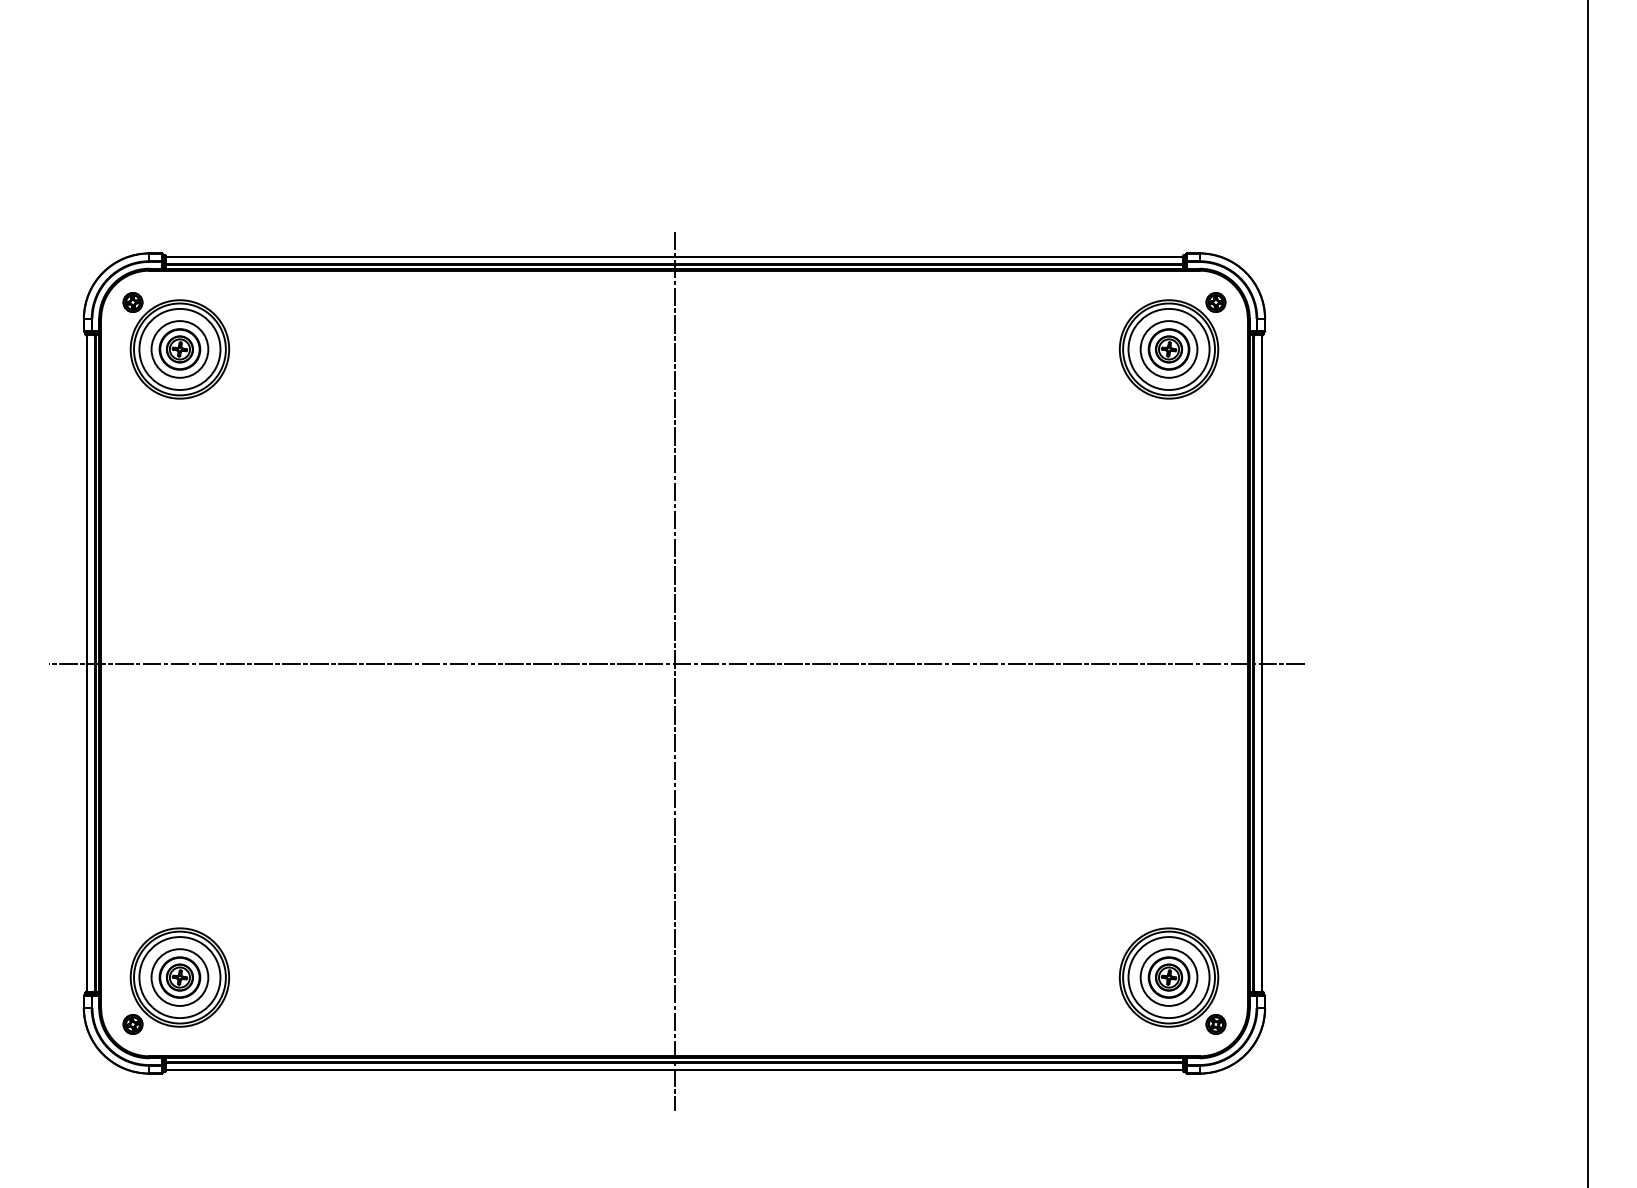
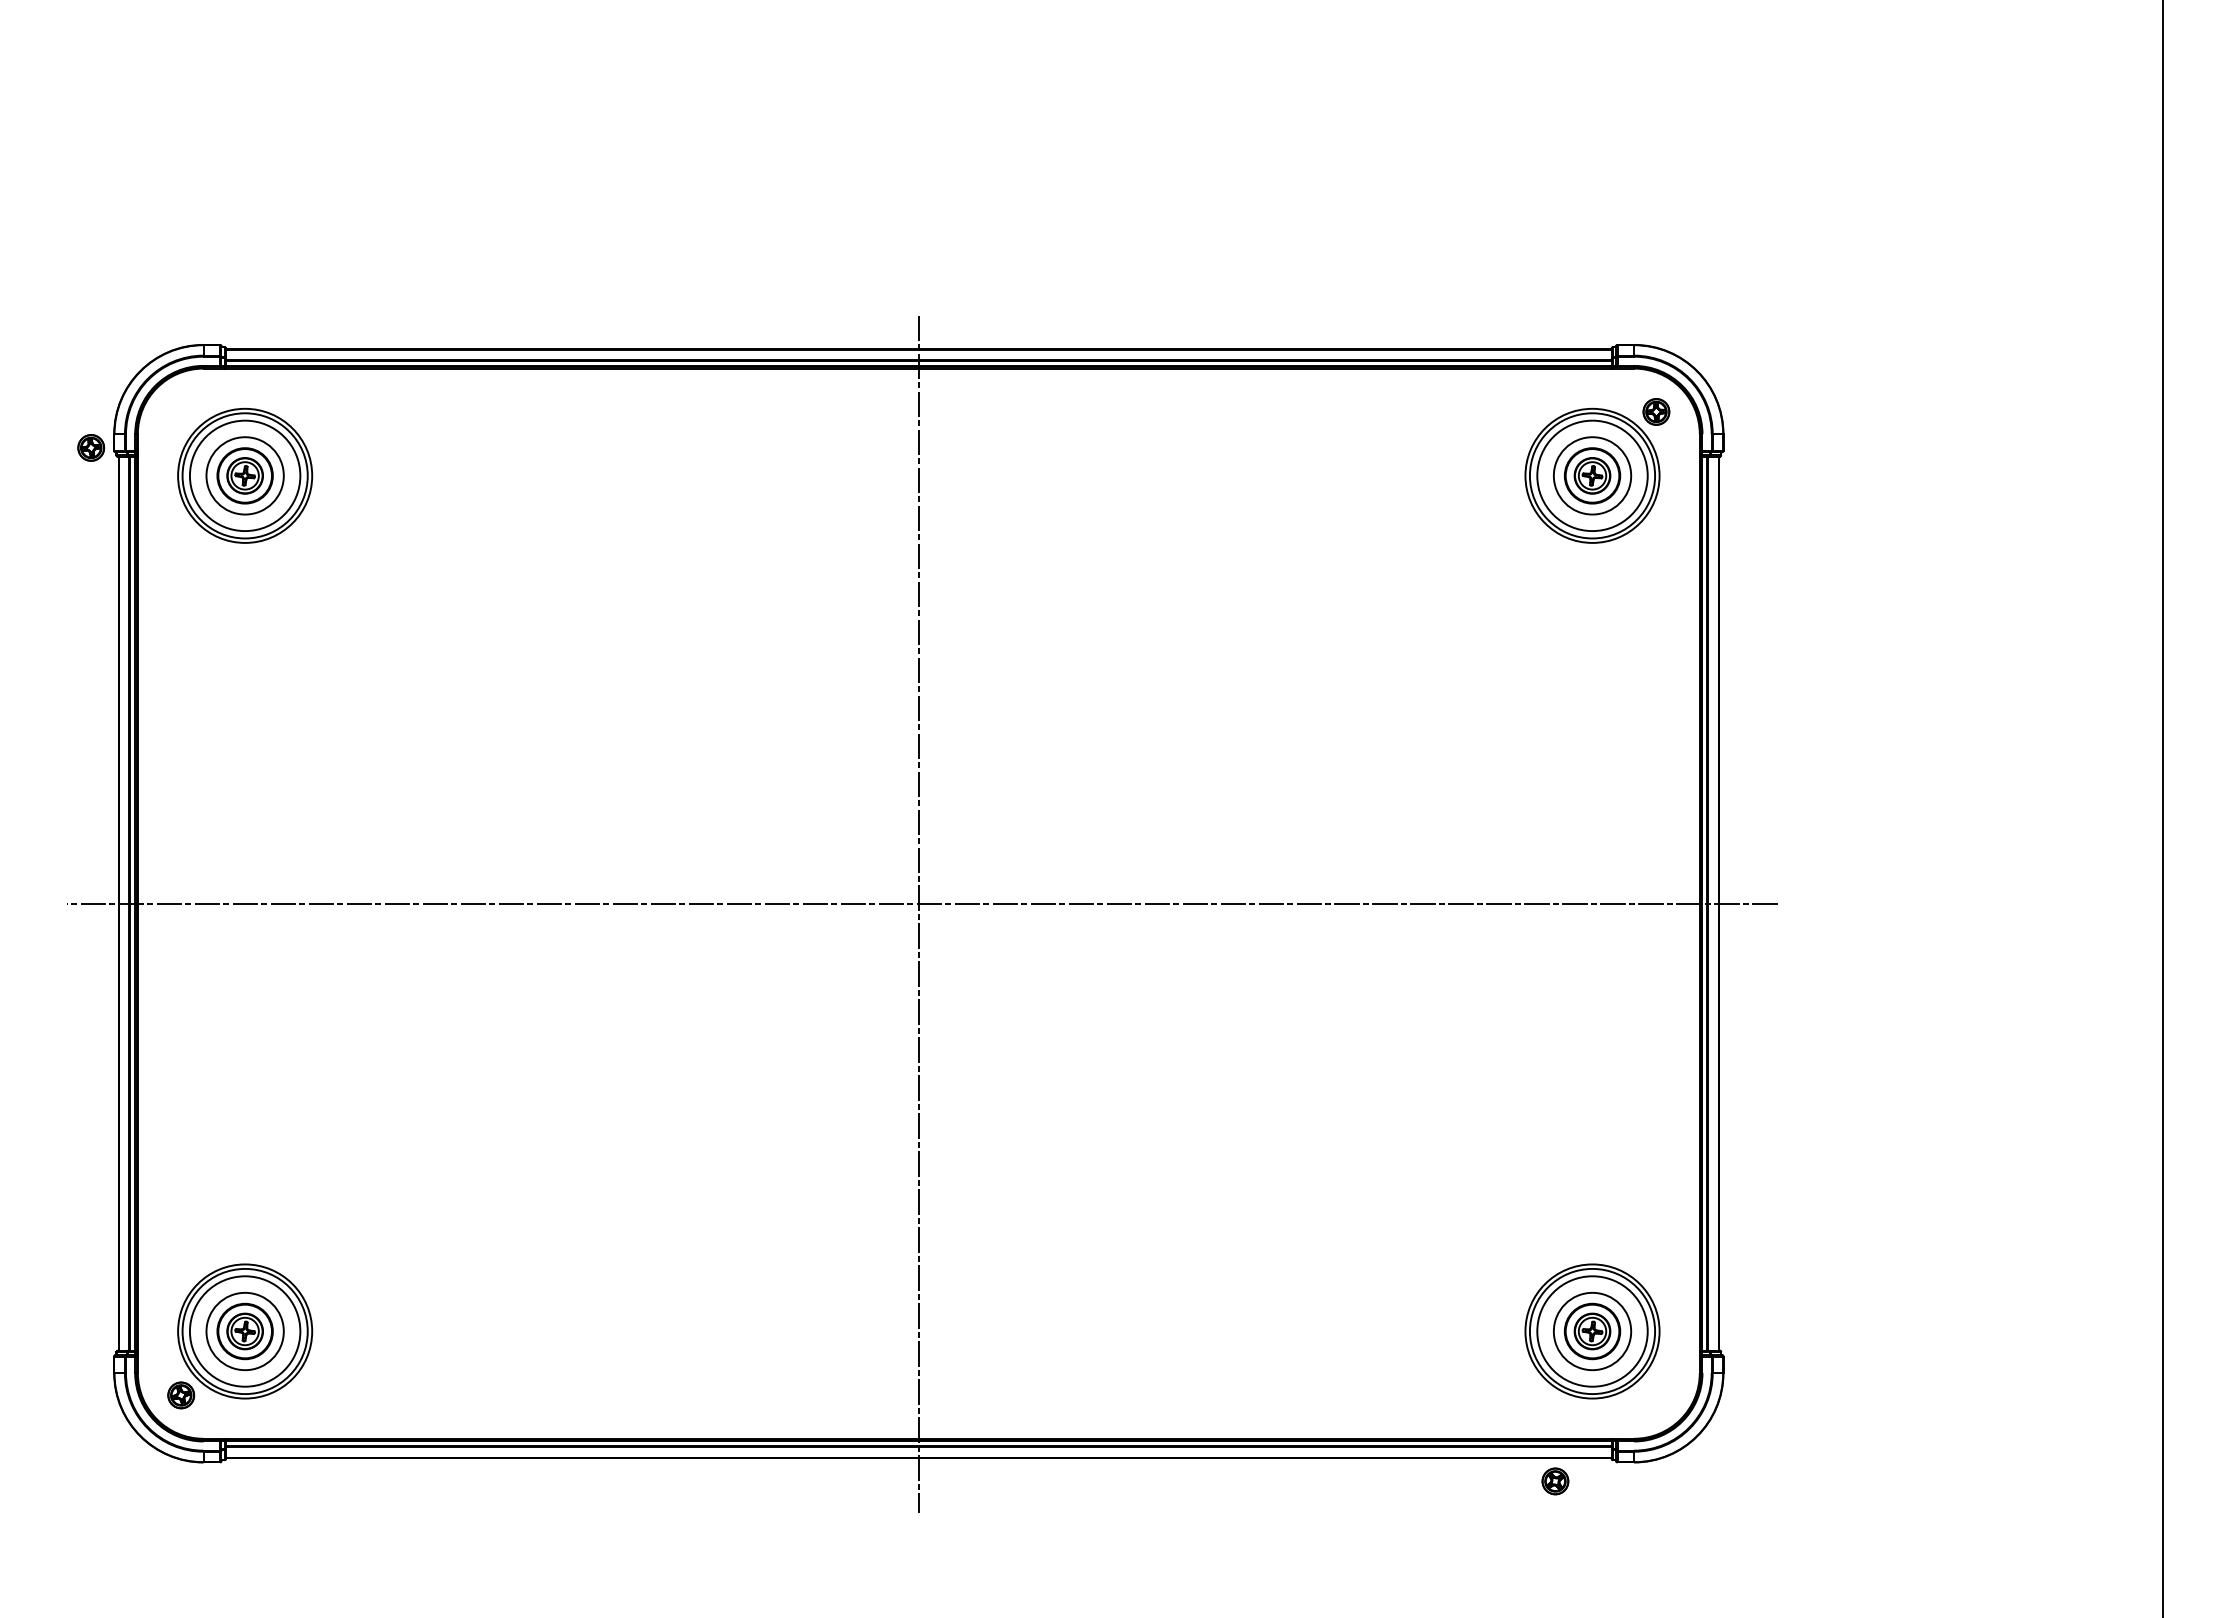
part: (133, 302) -> (91, 447), moved
part: (1216, 1024) -> (1555, 1481), moved

